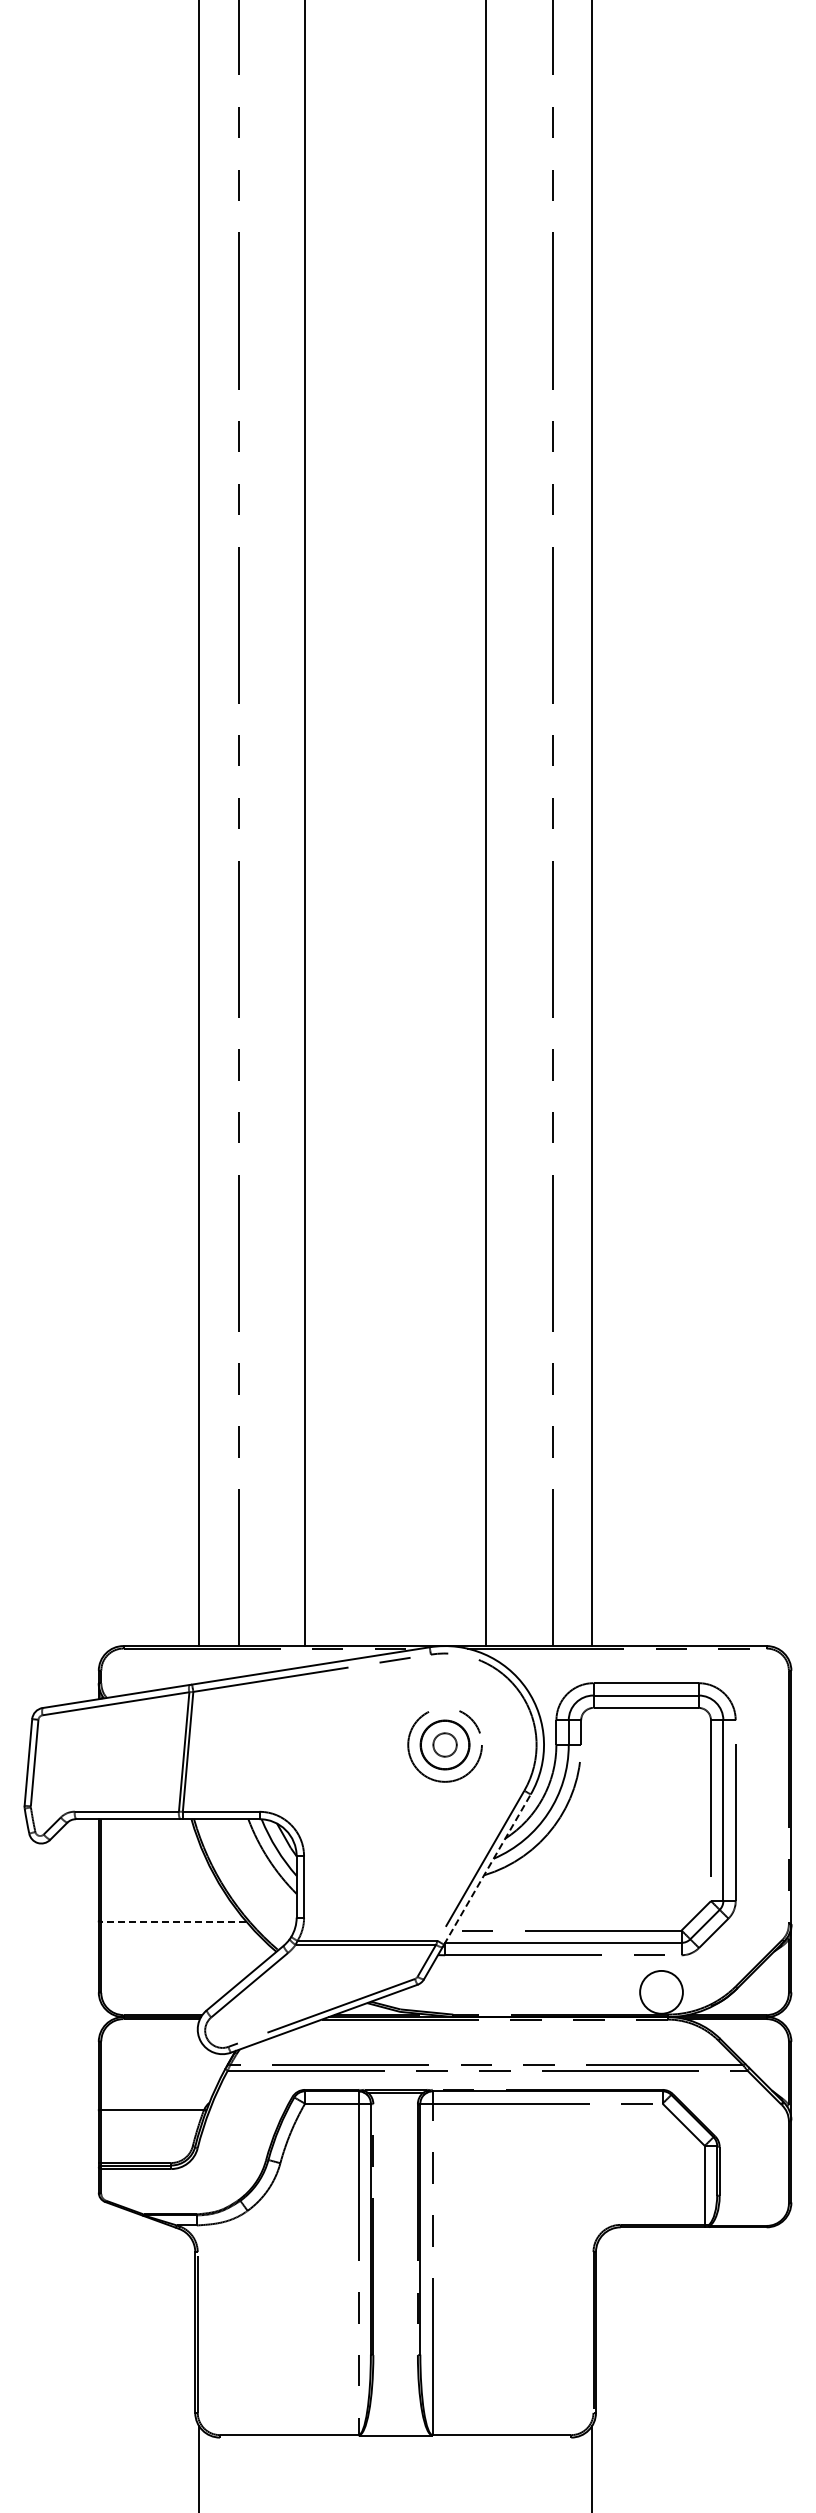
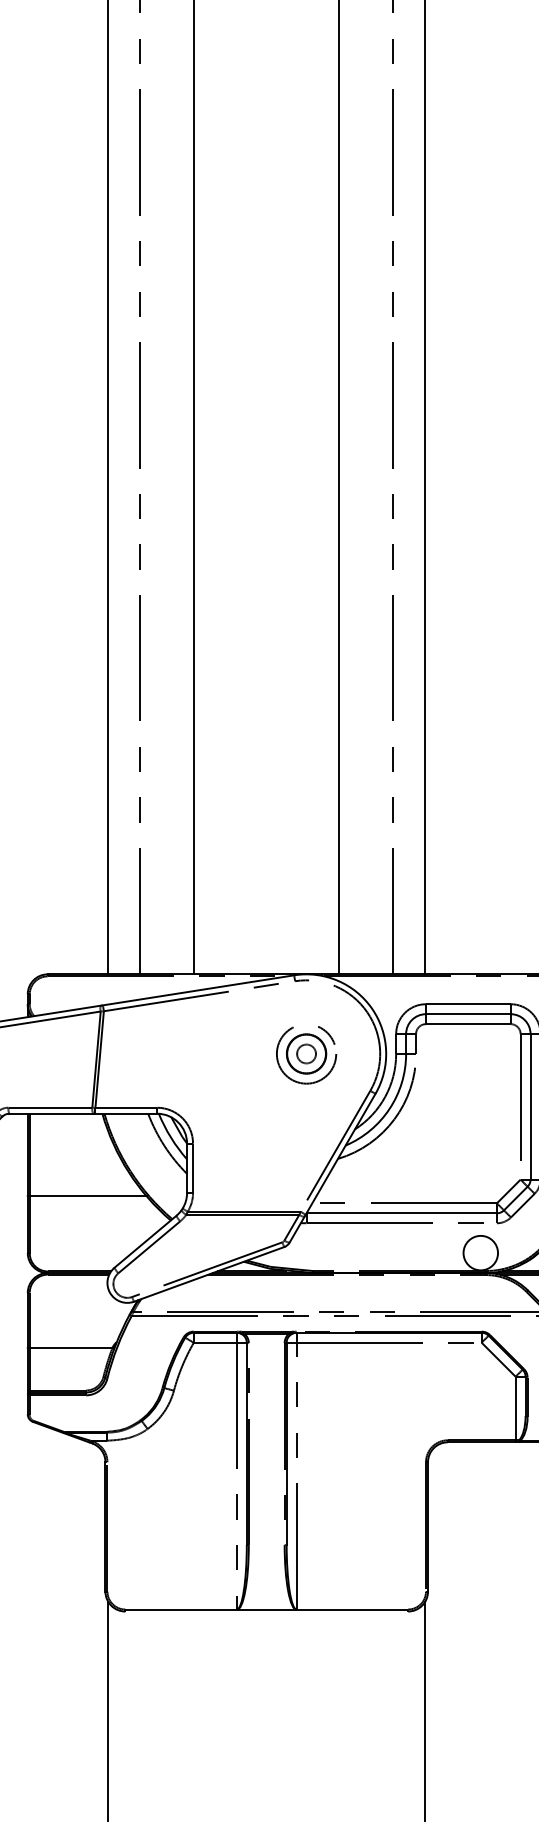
line: (487, 1869) -> (340, 1154), dashed -> solid
line: (173, 1921) -> (87, 1196), dashed -> solid

